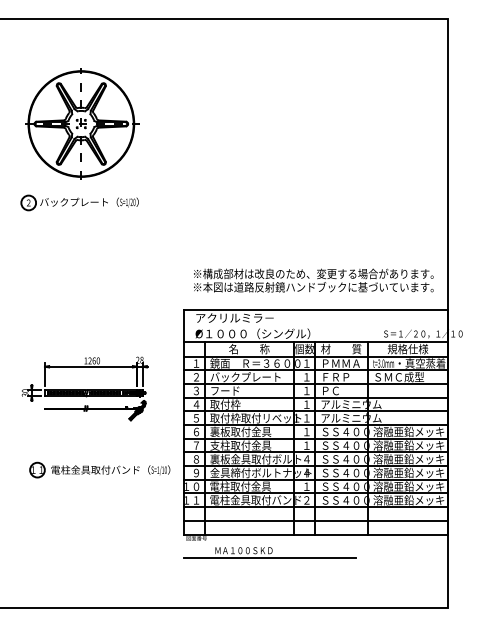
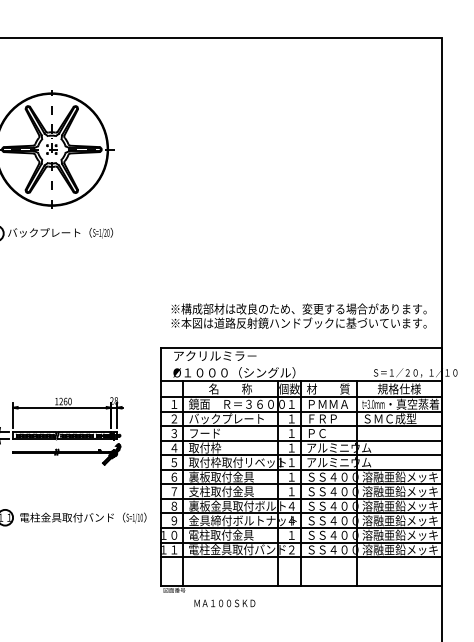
line: (315, 520) -> (300, 571), removed
line: (269, 557) -> (252, 610), removed

